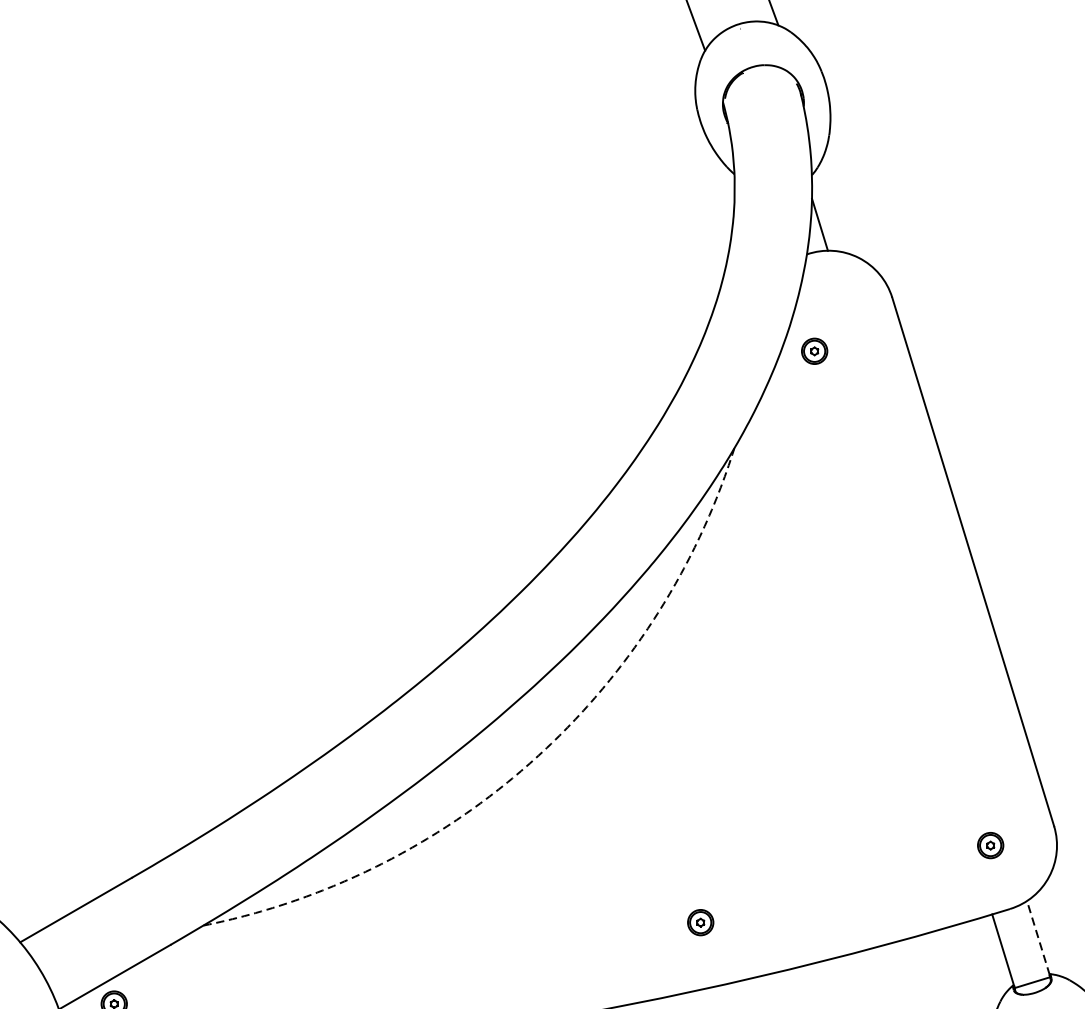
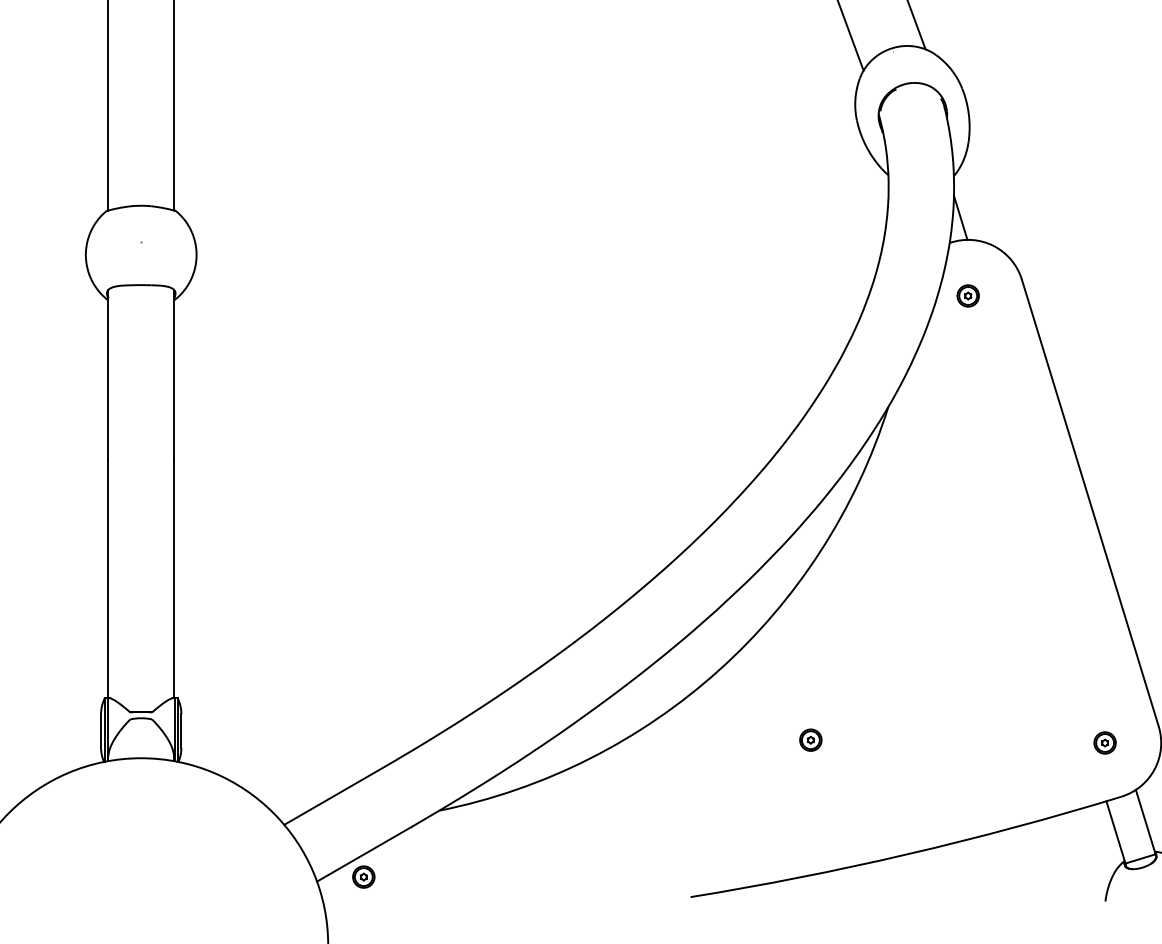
part: (813, 350) -> (967, 295), moved
arc: (534, 759) -> (719, 670), dashed -> solid
part: (700, 921) -> (810, 739), moved
line: (1038, 938) -> (1145, 821), dashed -> solid

